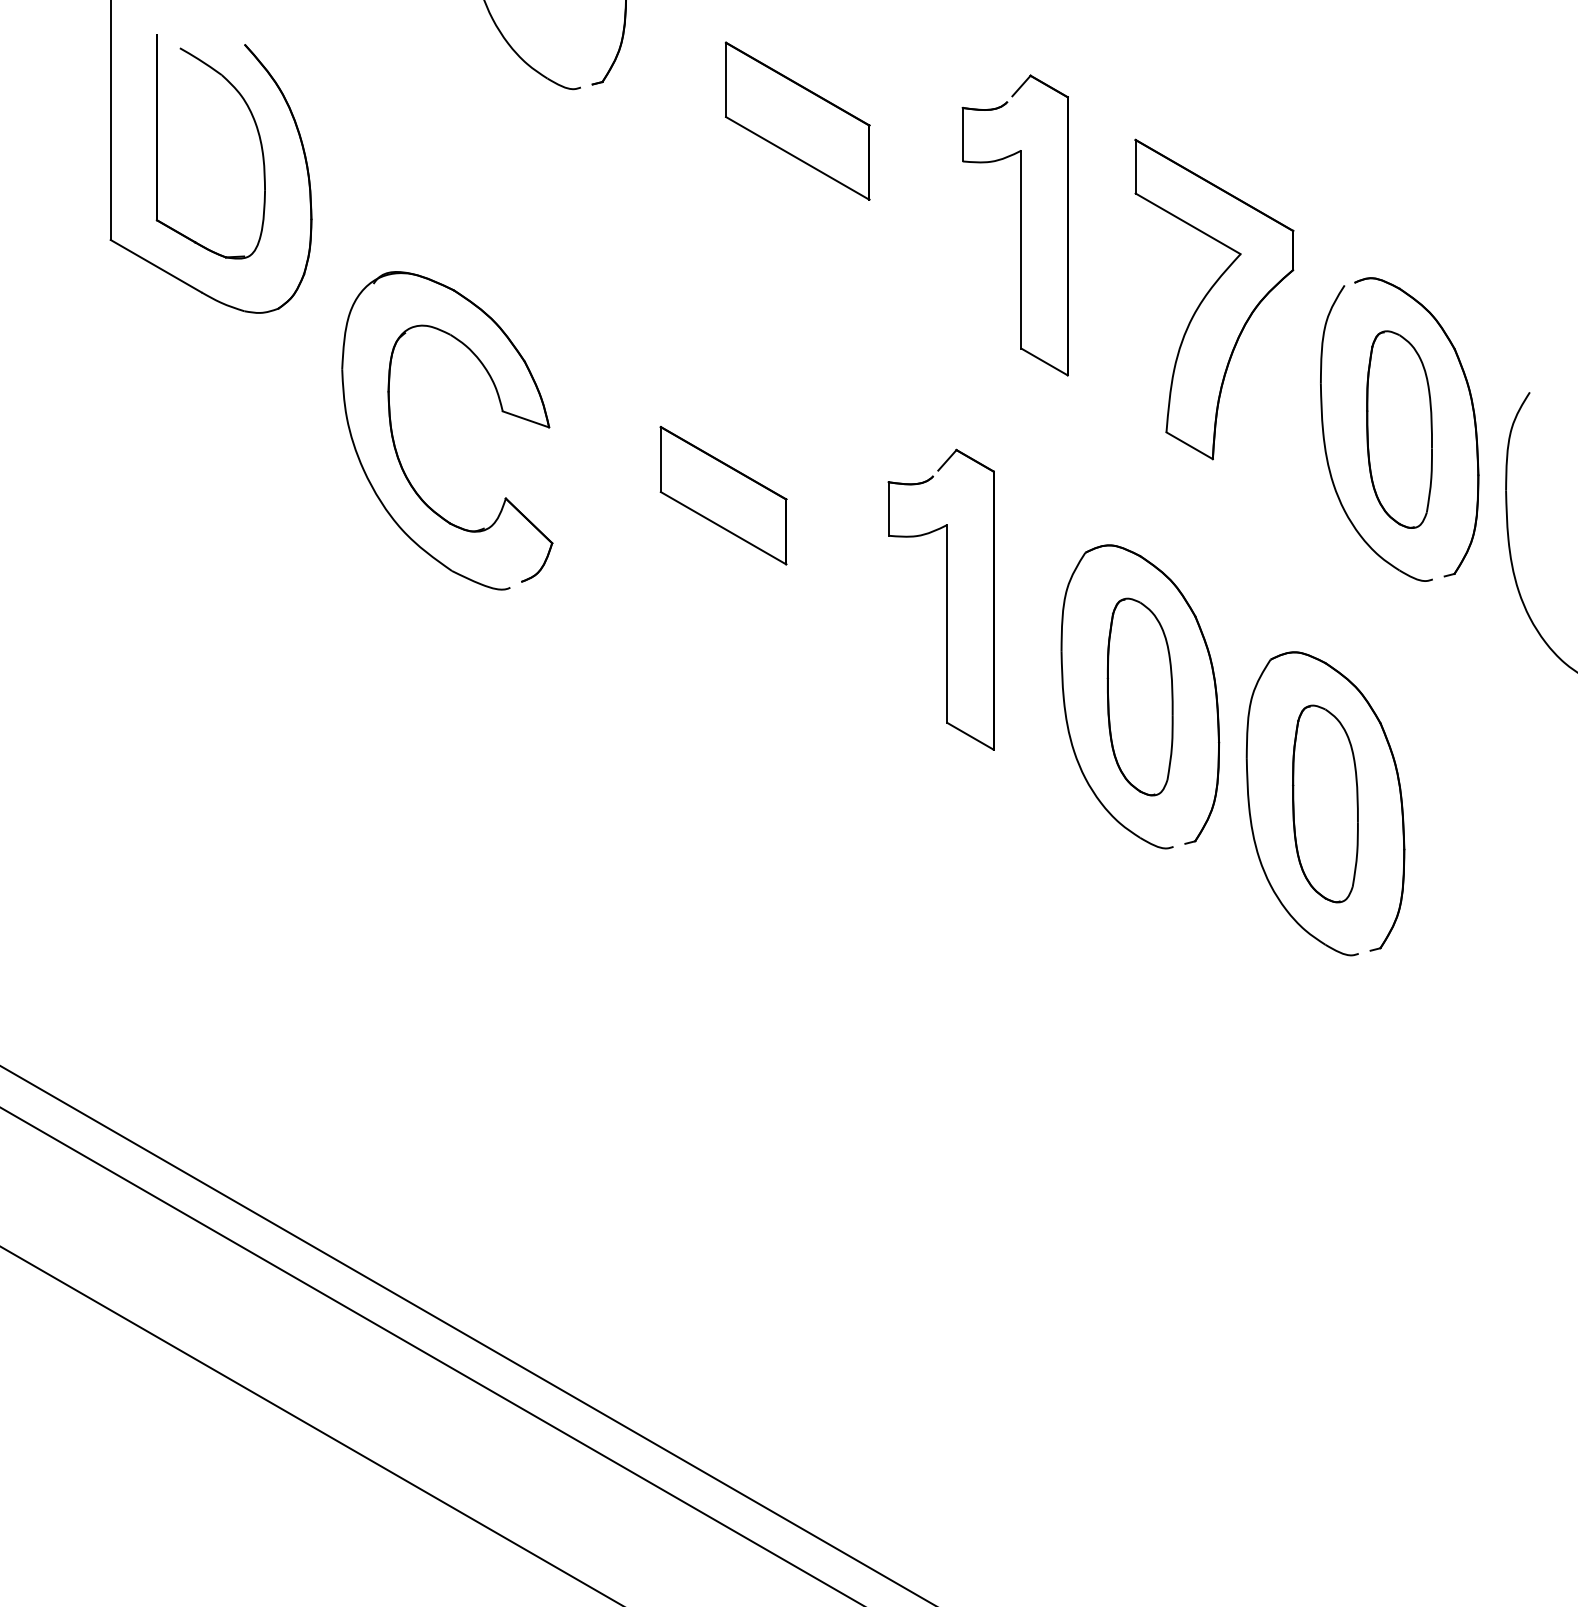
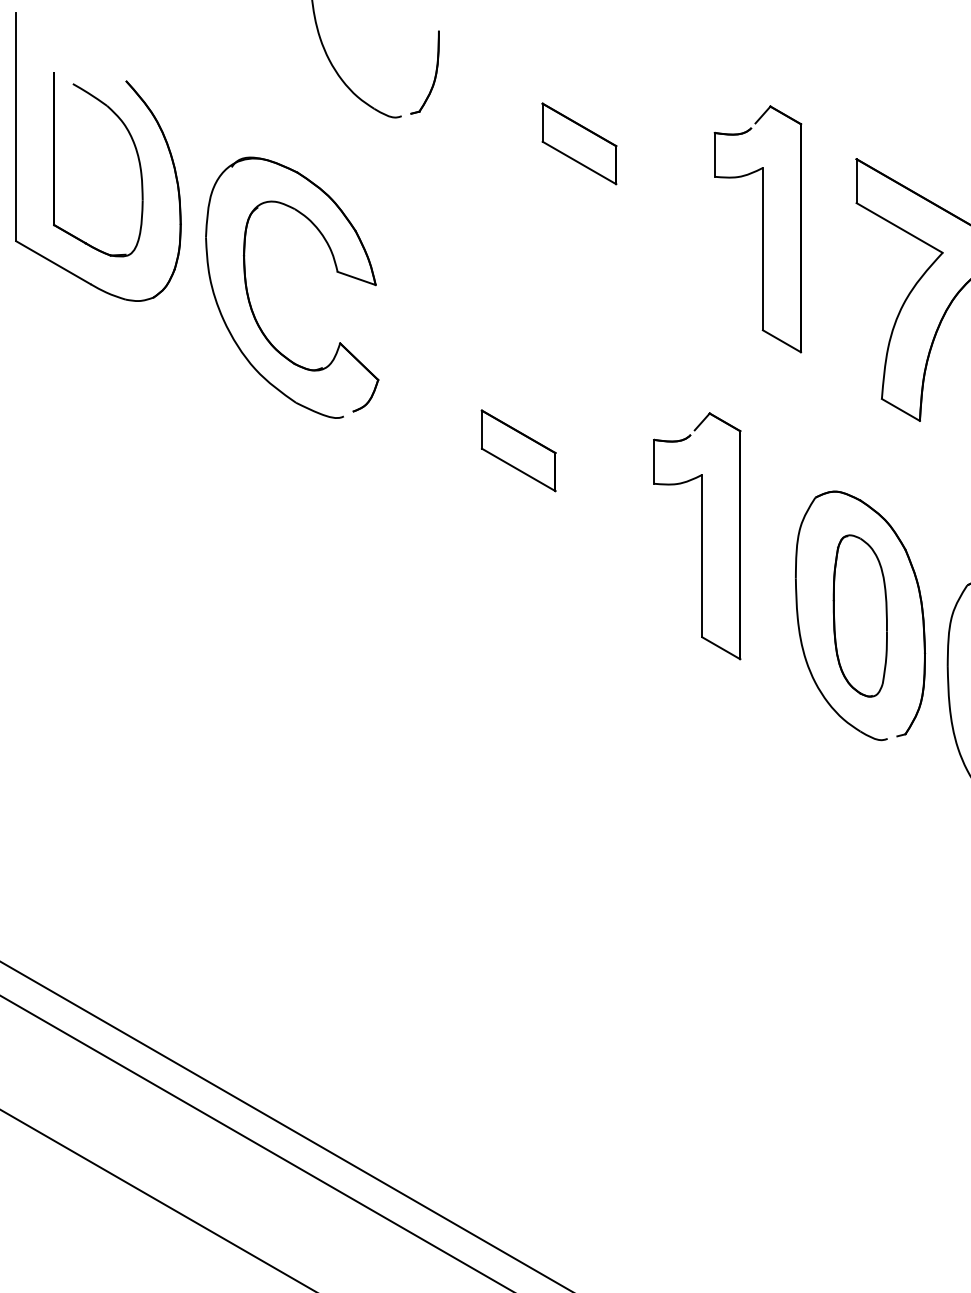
part: (797, 121) -> (579, 144), size x0.62
part: (394, 439) -> (248, 294), moved
part: (723, 495) -> (518, 450), size x0.71

